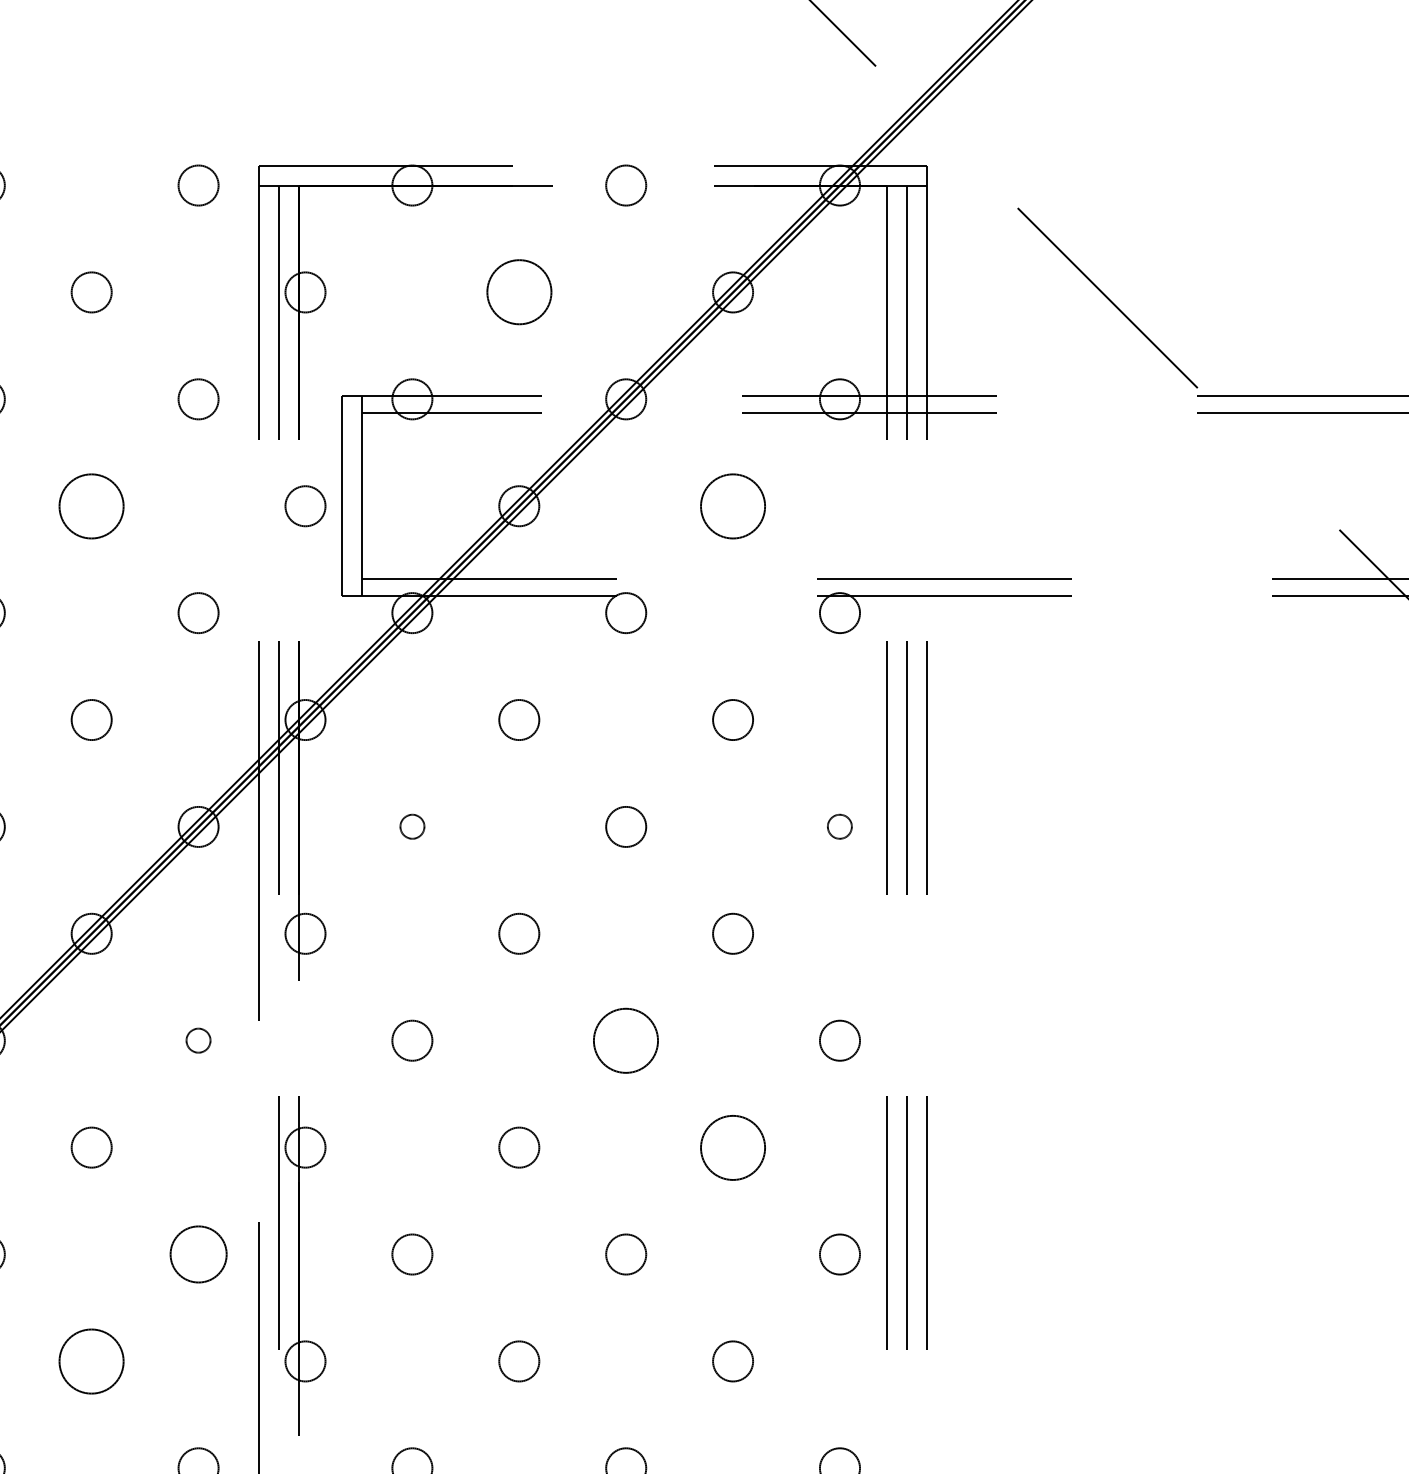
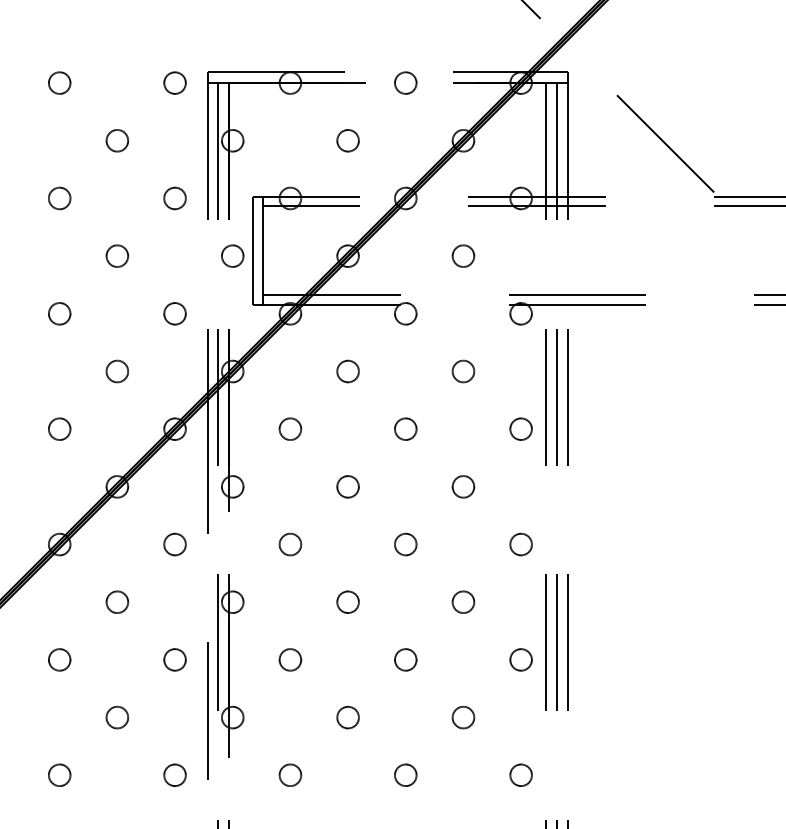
circle: (518, 291) -> (347, 140), size x0.62
circle: (91, 505) -> (117, 255), size x0.62
circle: (733, 505) -> (463, 255), size x0.62
circle: (412, 825) -> (290, 428), size x1.67
circle: (838, 825) -> (520, 428), size x1.67
circle: (197, 1040) -> (174, 544), size x1.67
circle: (625, 1040) -> (405, 544), size x0.62
circle: (733, 1146) -> (463, 601), size x0.62
circle: (197, 1253) -> (174, 659), size x0.71
circle: (91, 1361) -> (117, 717), size x0.62

